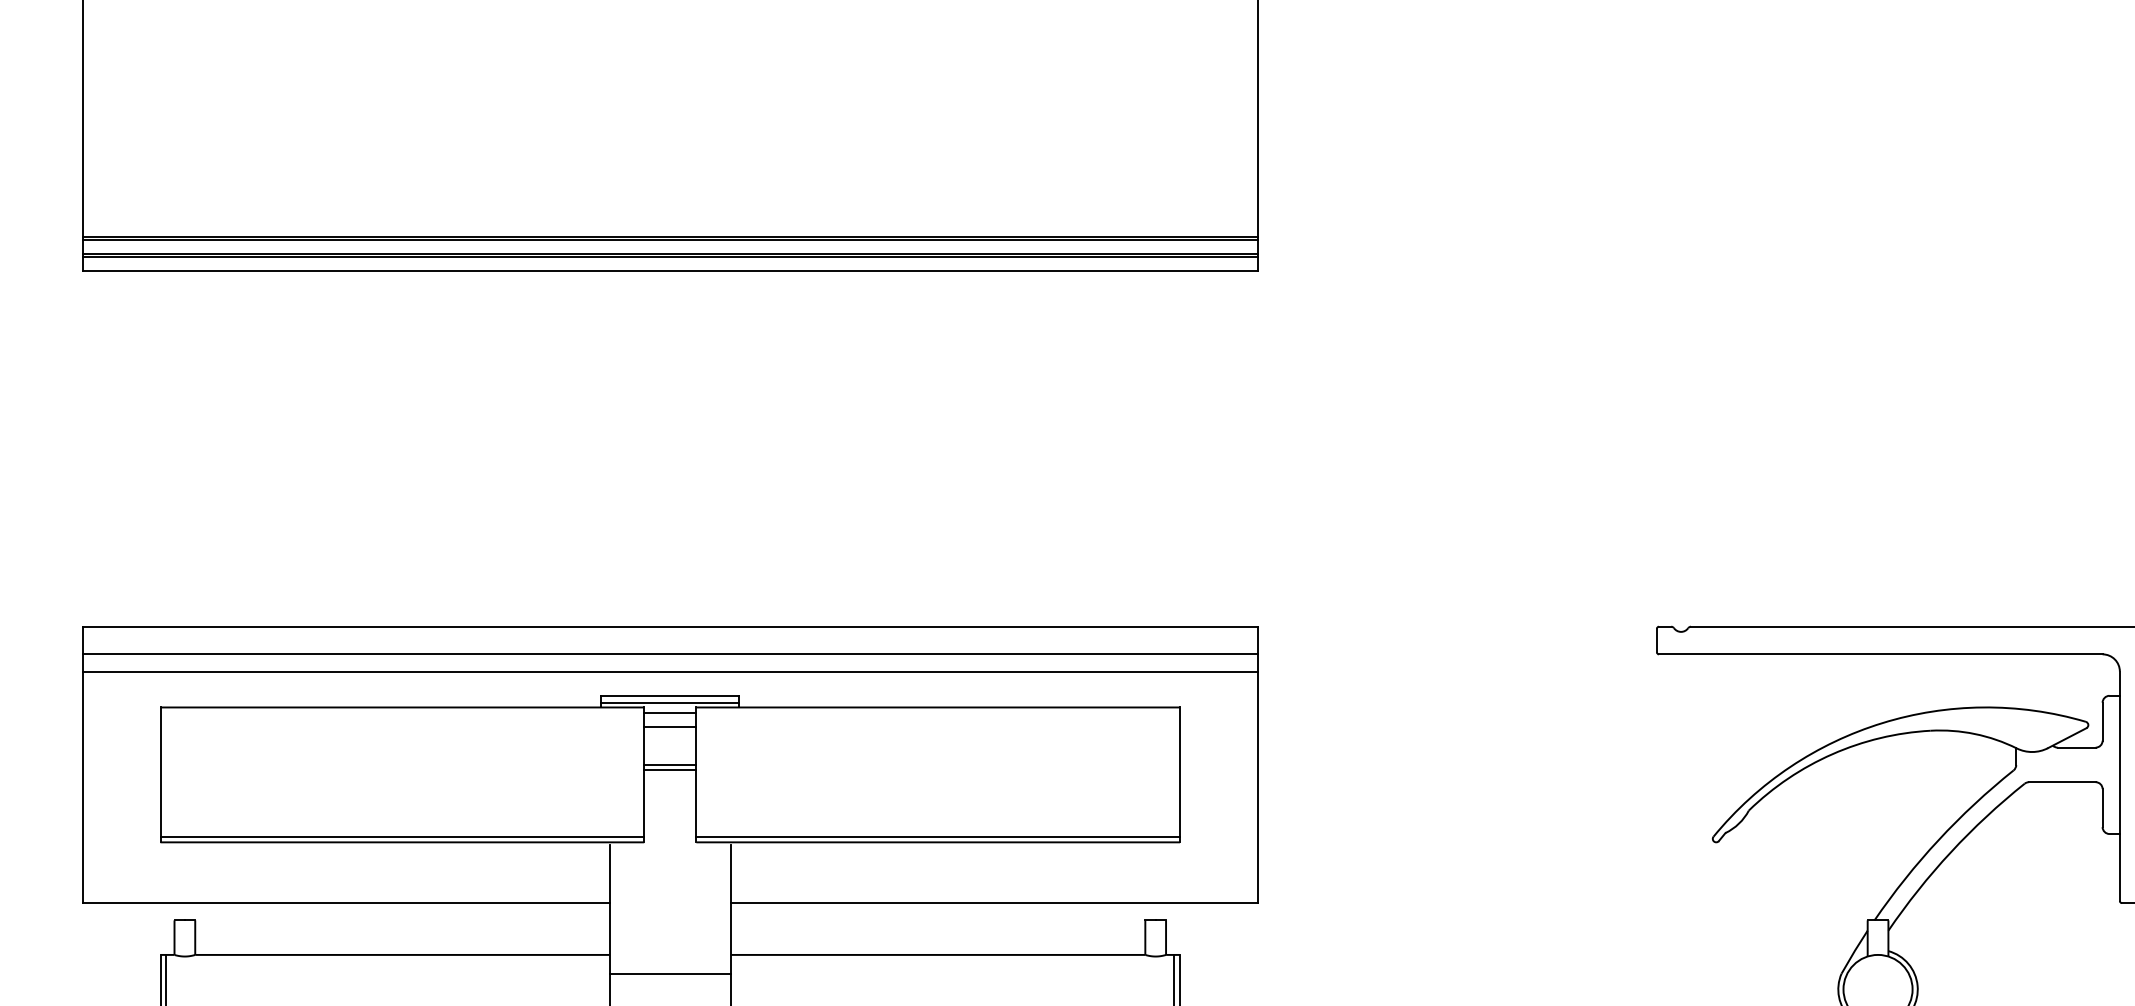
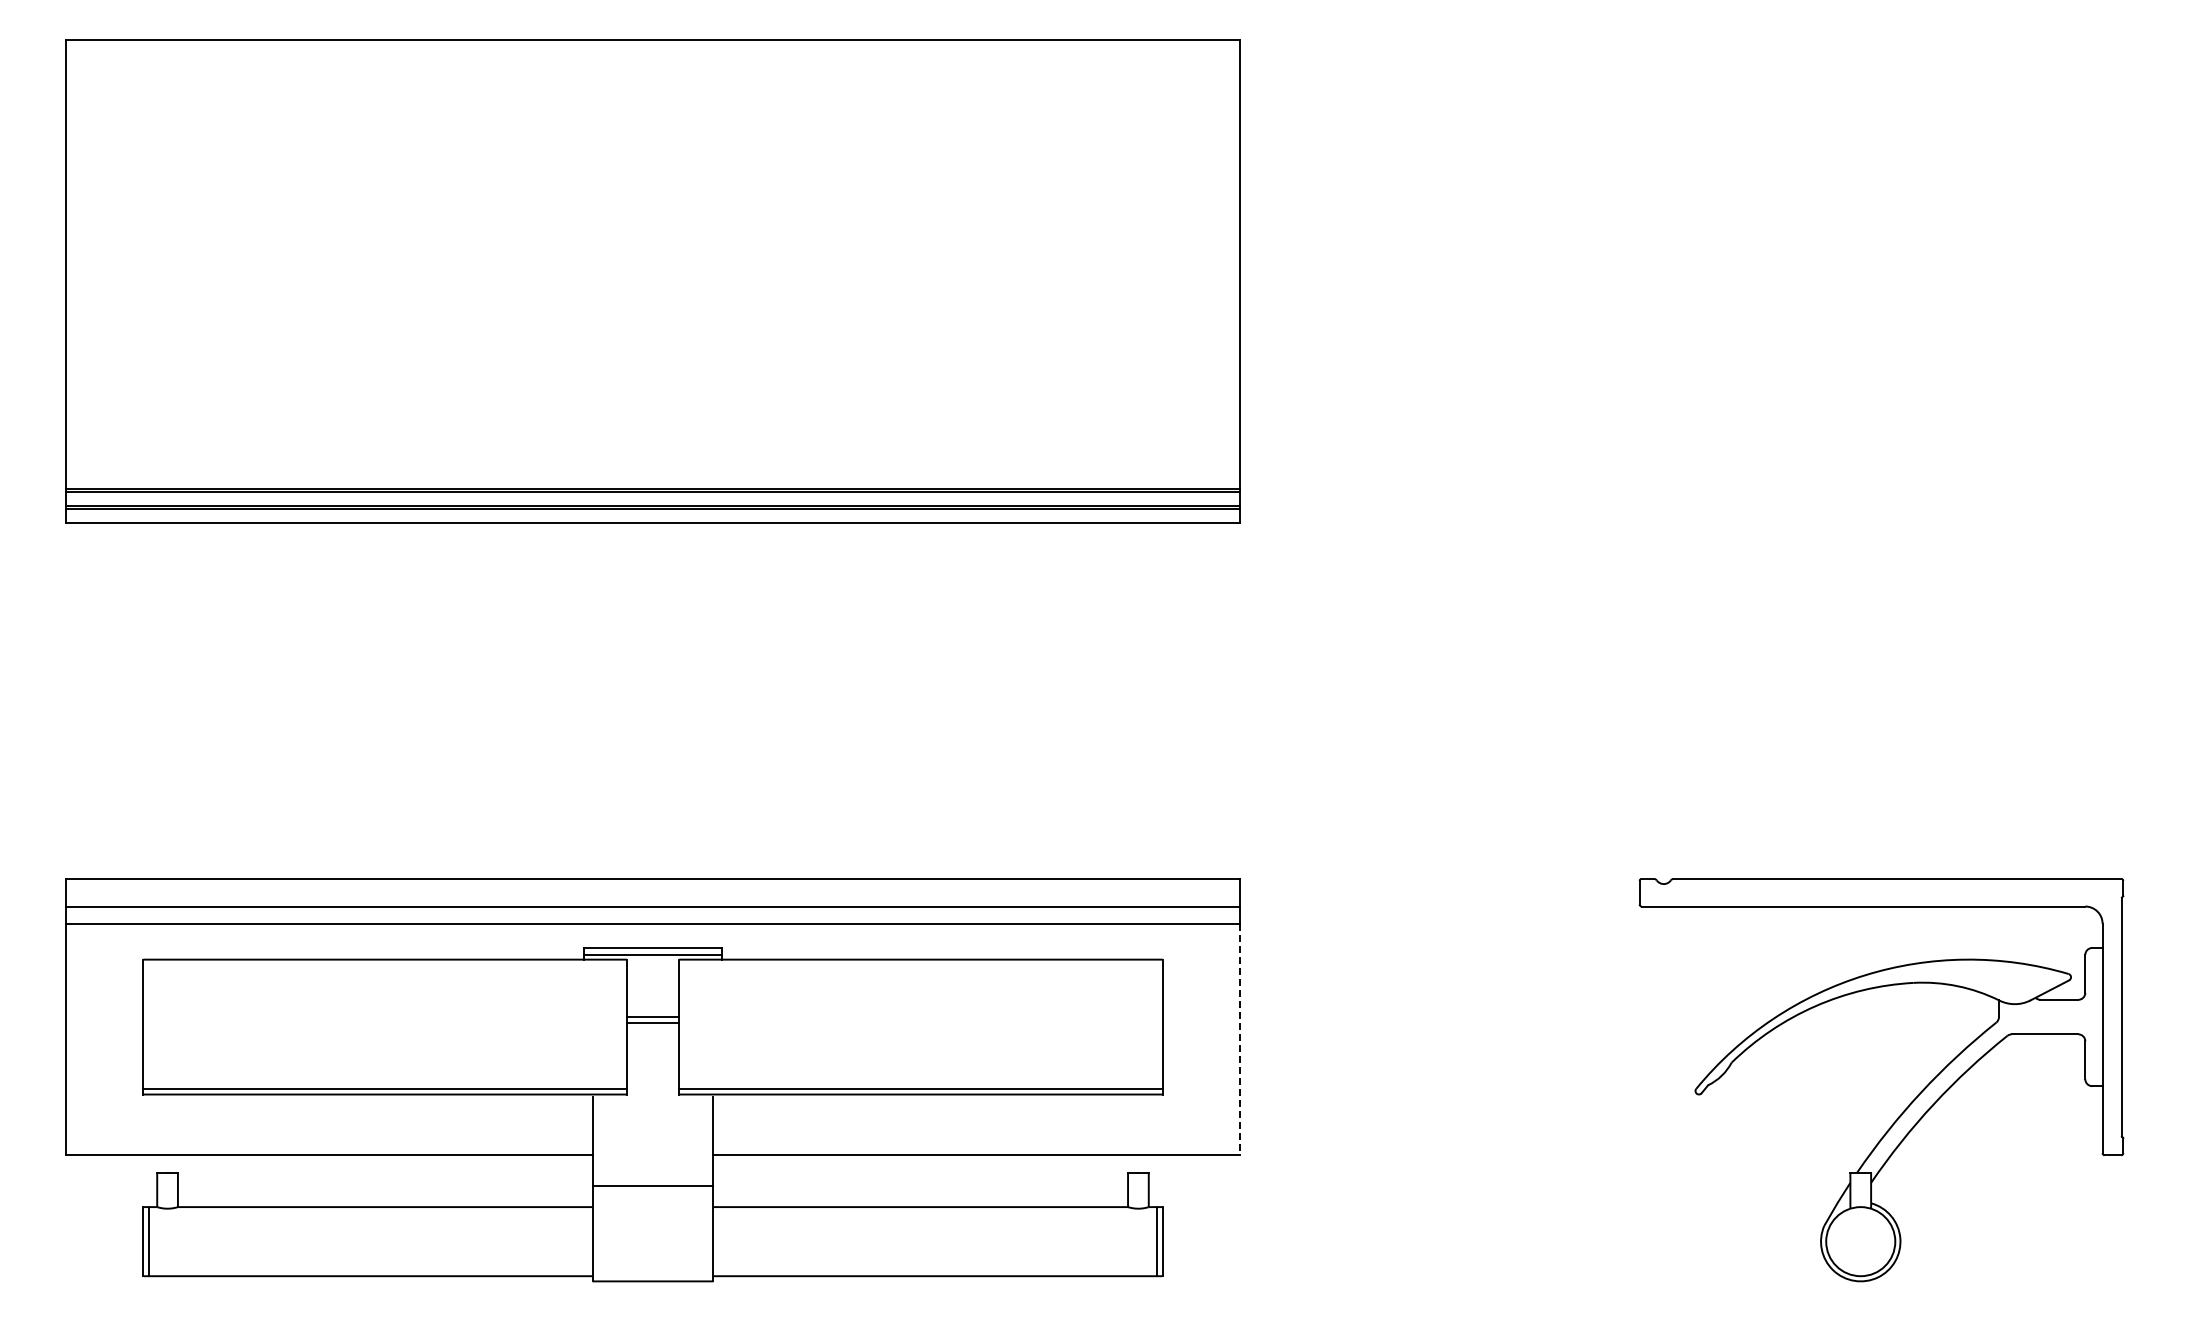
line: (669, 713) -> (652, 965), removed
line: (669, 727) -> (652, 979), removed
line: (1257, 787) -> (1240, 1039), solid -> dashed
line: (669, 973) -> (652, 1185), moved

